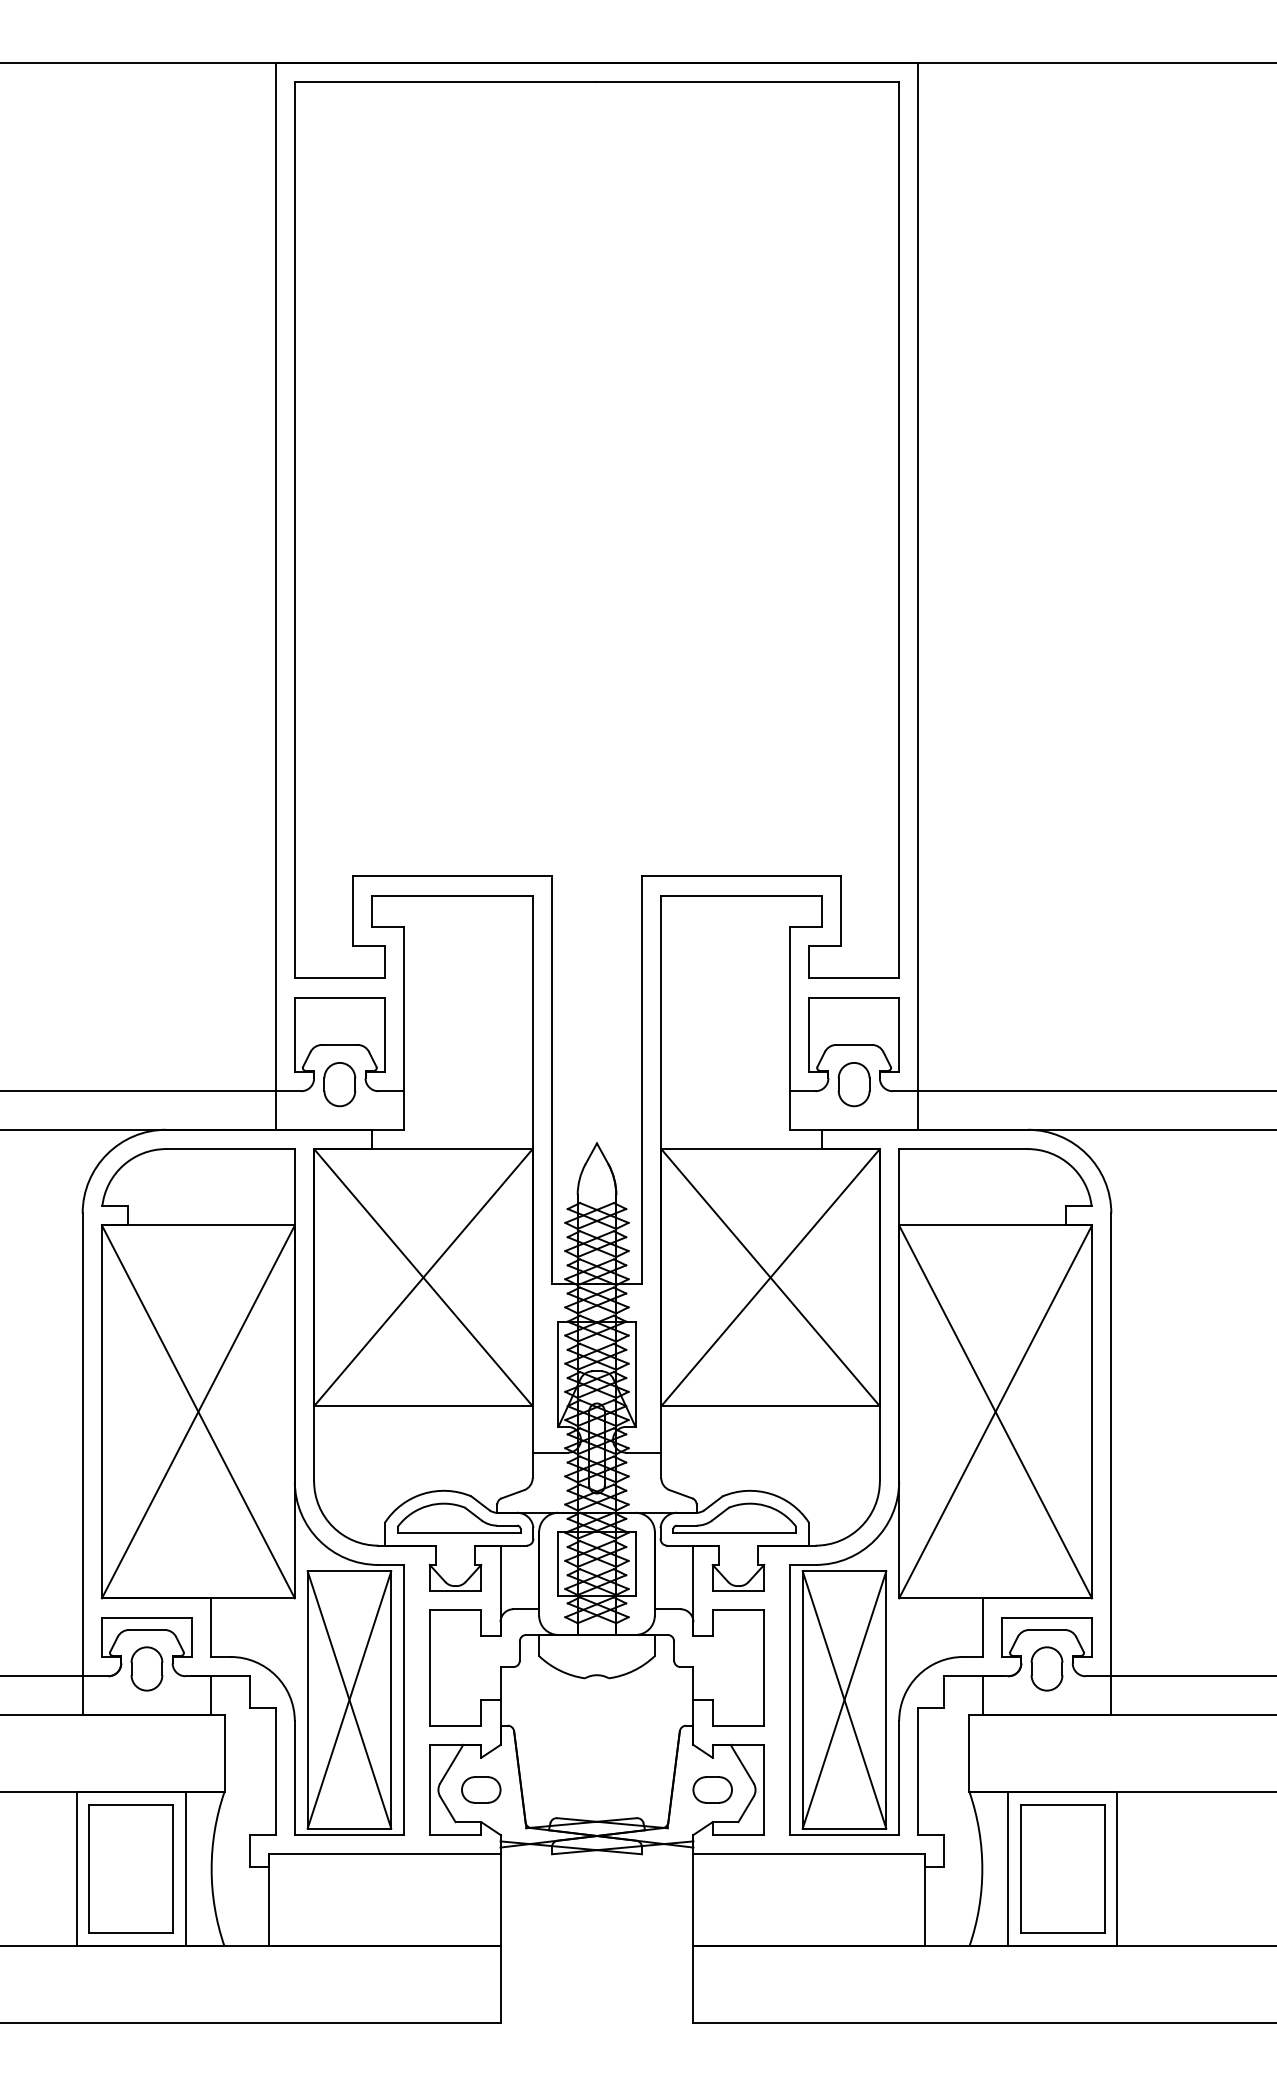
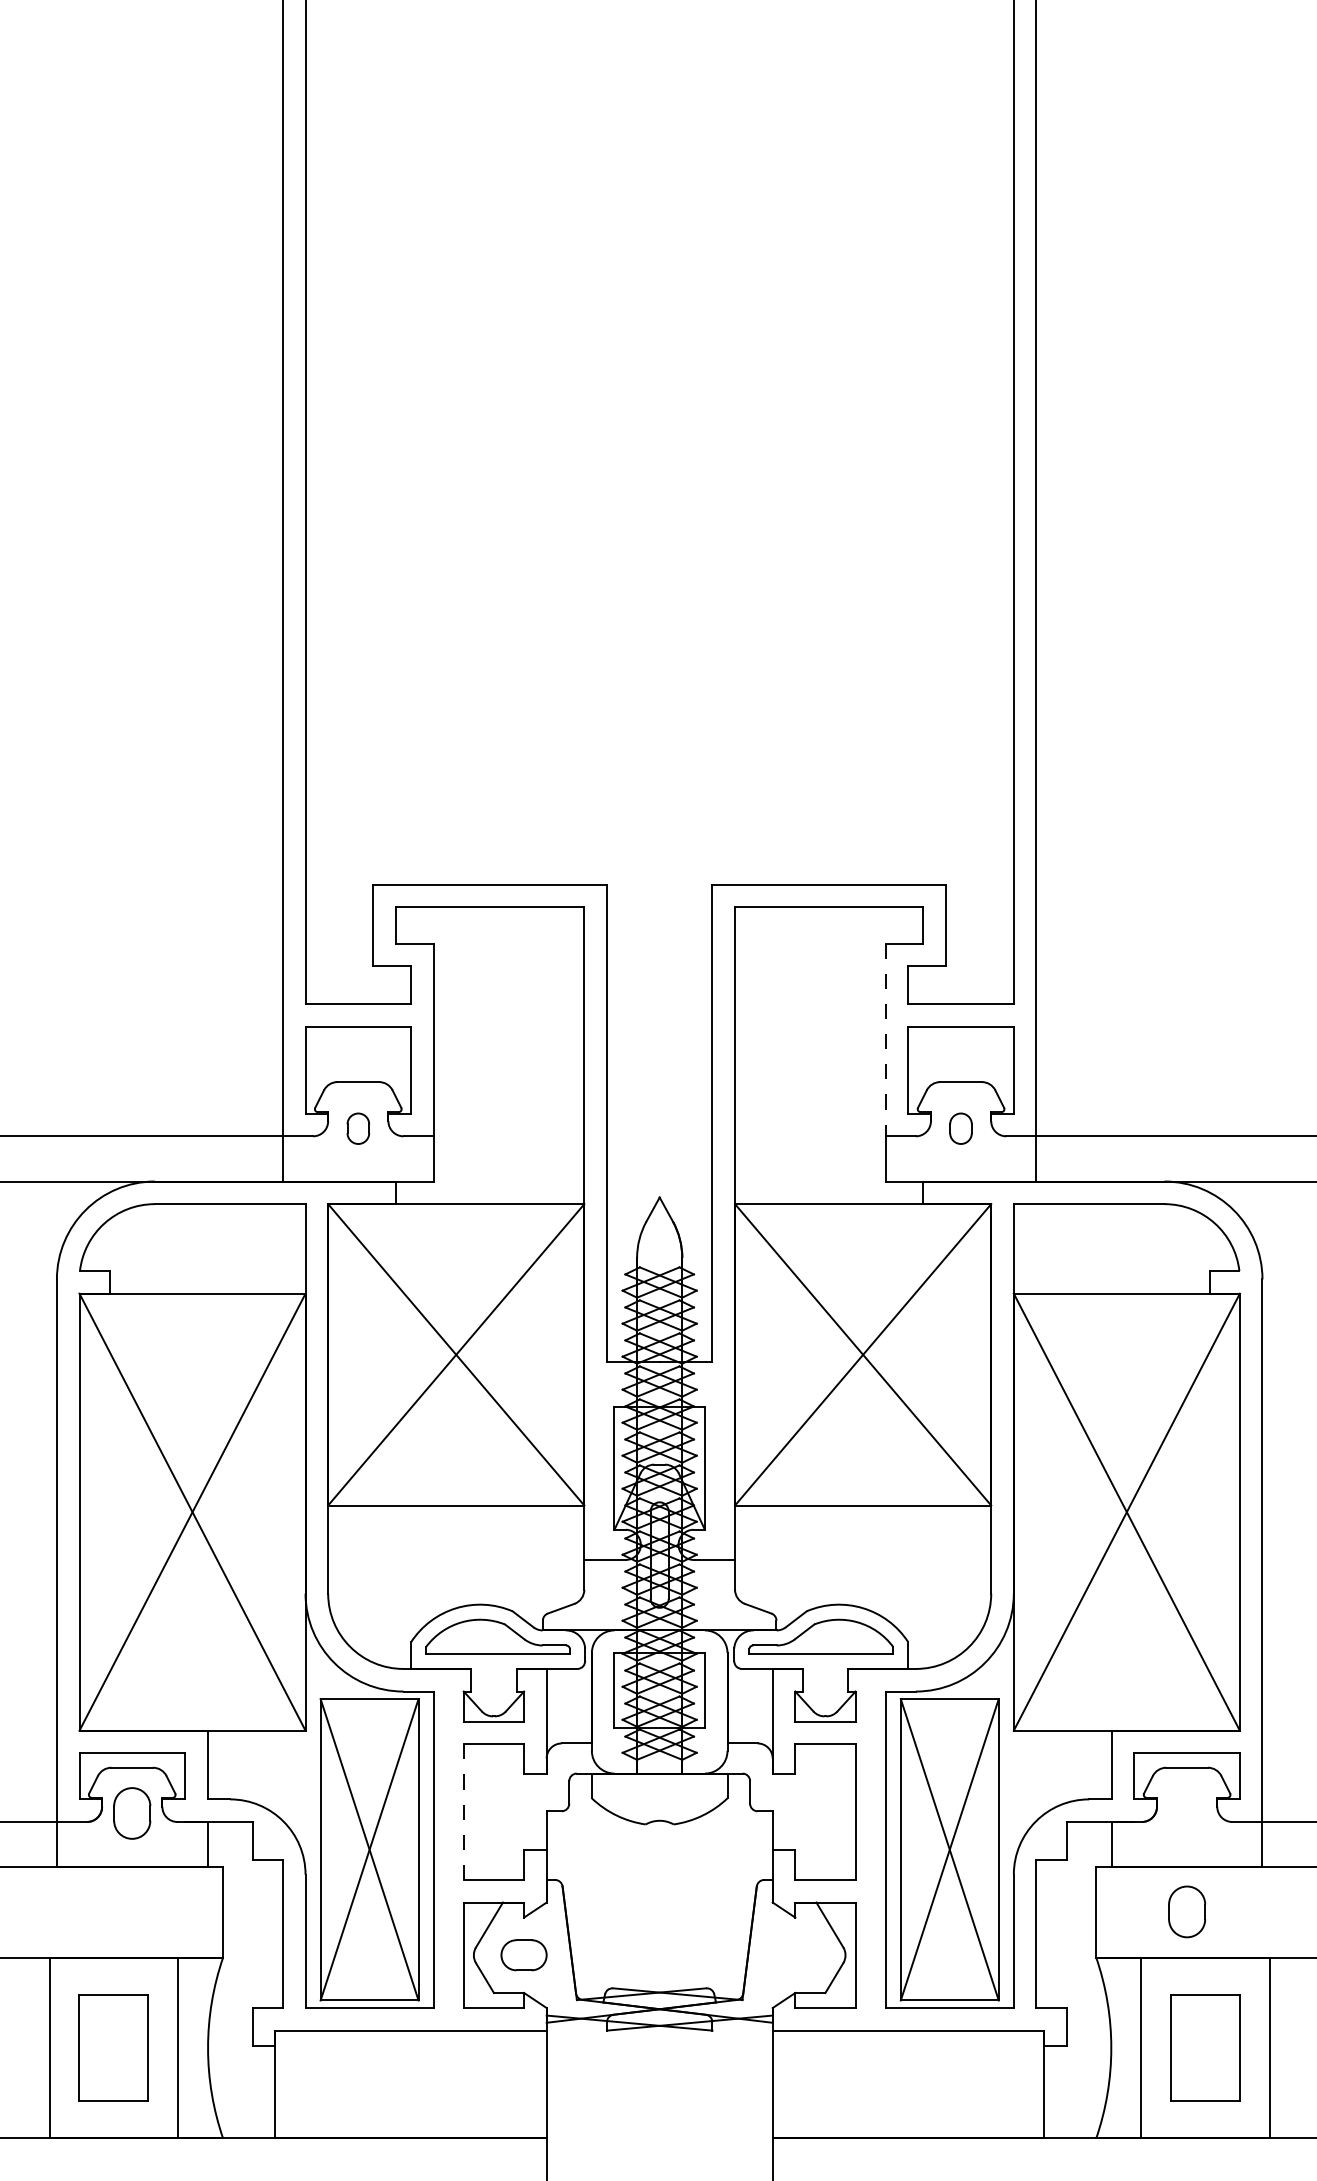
line: (789, 1009) -> (885, 1040), solid -> dashed
part: (339, 1084) -> (357, 1128), size x0.6
part: (853, 1084) -> (960, 1128), size x0.6
line: (429, 1667) -> (463, 1811), solid -> dashed
part: (1046, 1668) -> (1186, 1911), moved
part: (712, 1789) -> (795, 1954), removed
part: (130, 1868) -> (112, 2047), size x0.7
part: (1062, 1868) -> (1205, 2047), size x0.7

